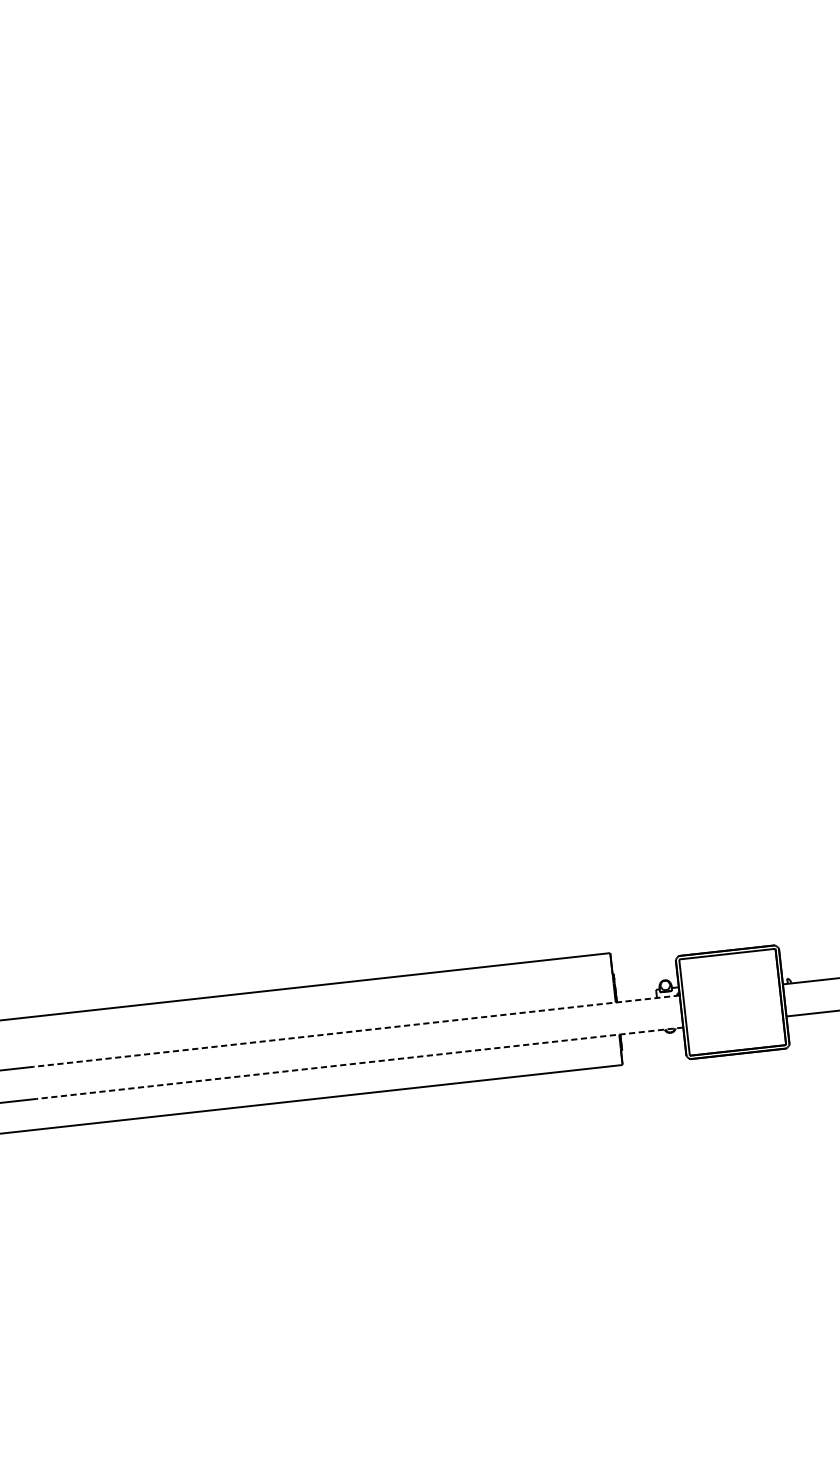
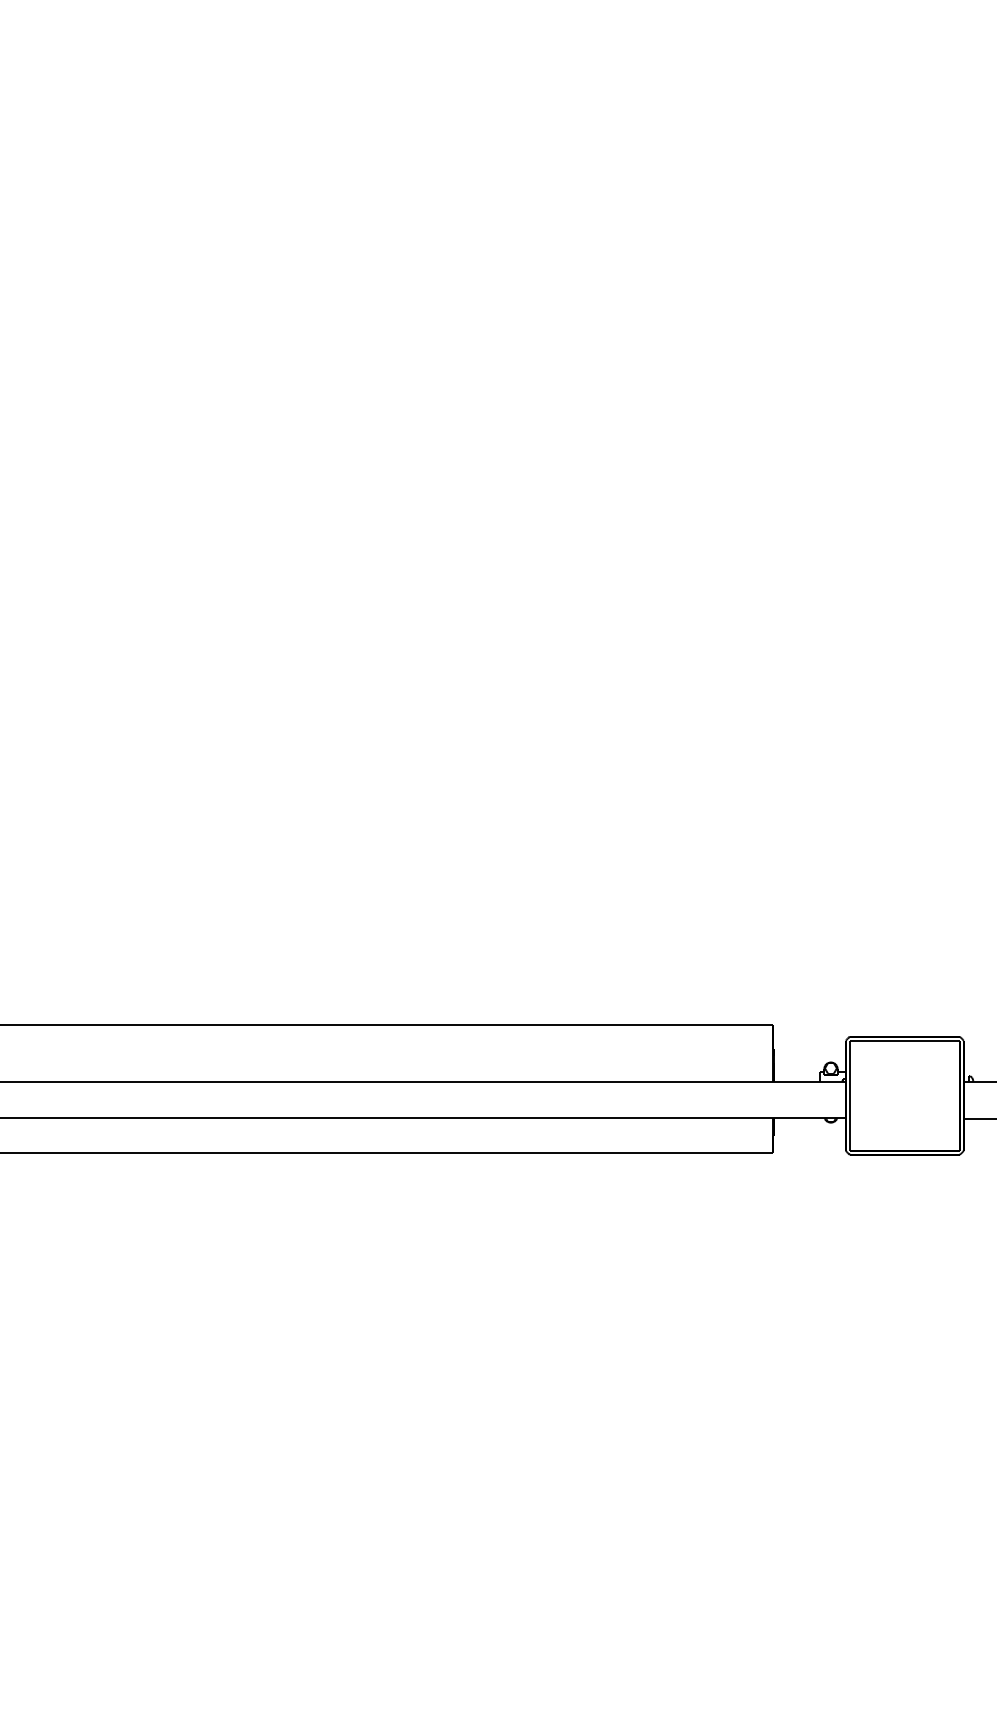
line: (356, 1031) -> (476, 1081), dashed -> solid
line: (359, 1063) -> (476, 1118), dashed -> solid

